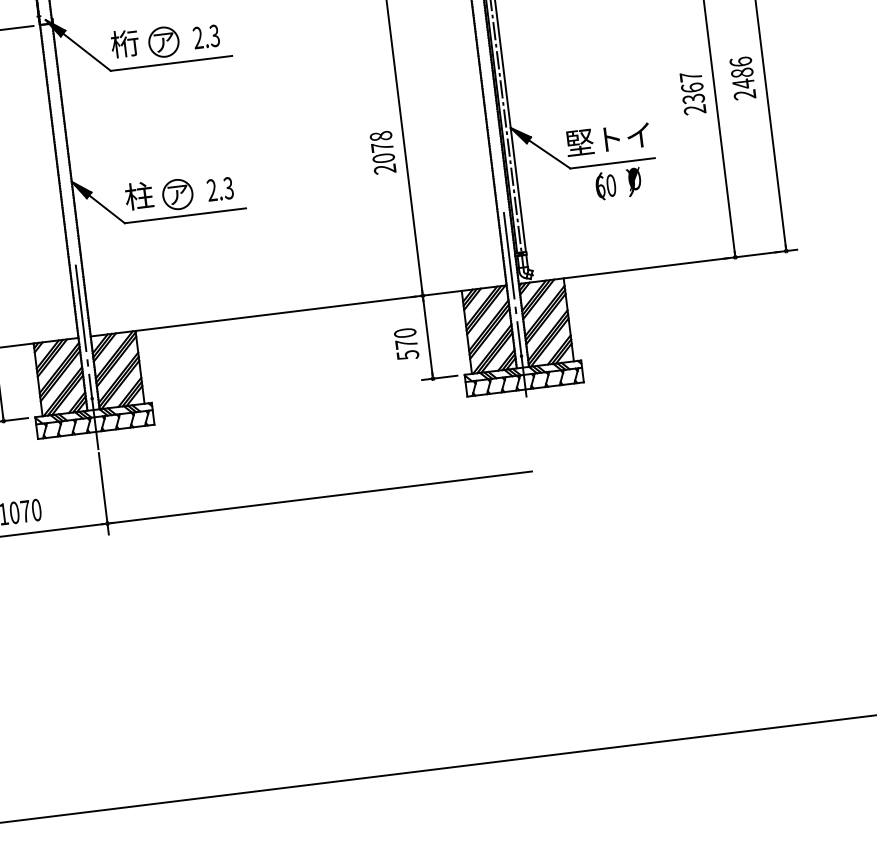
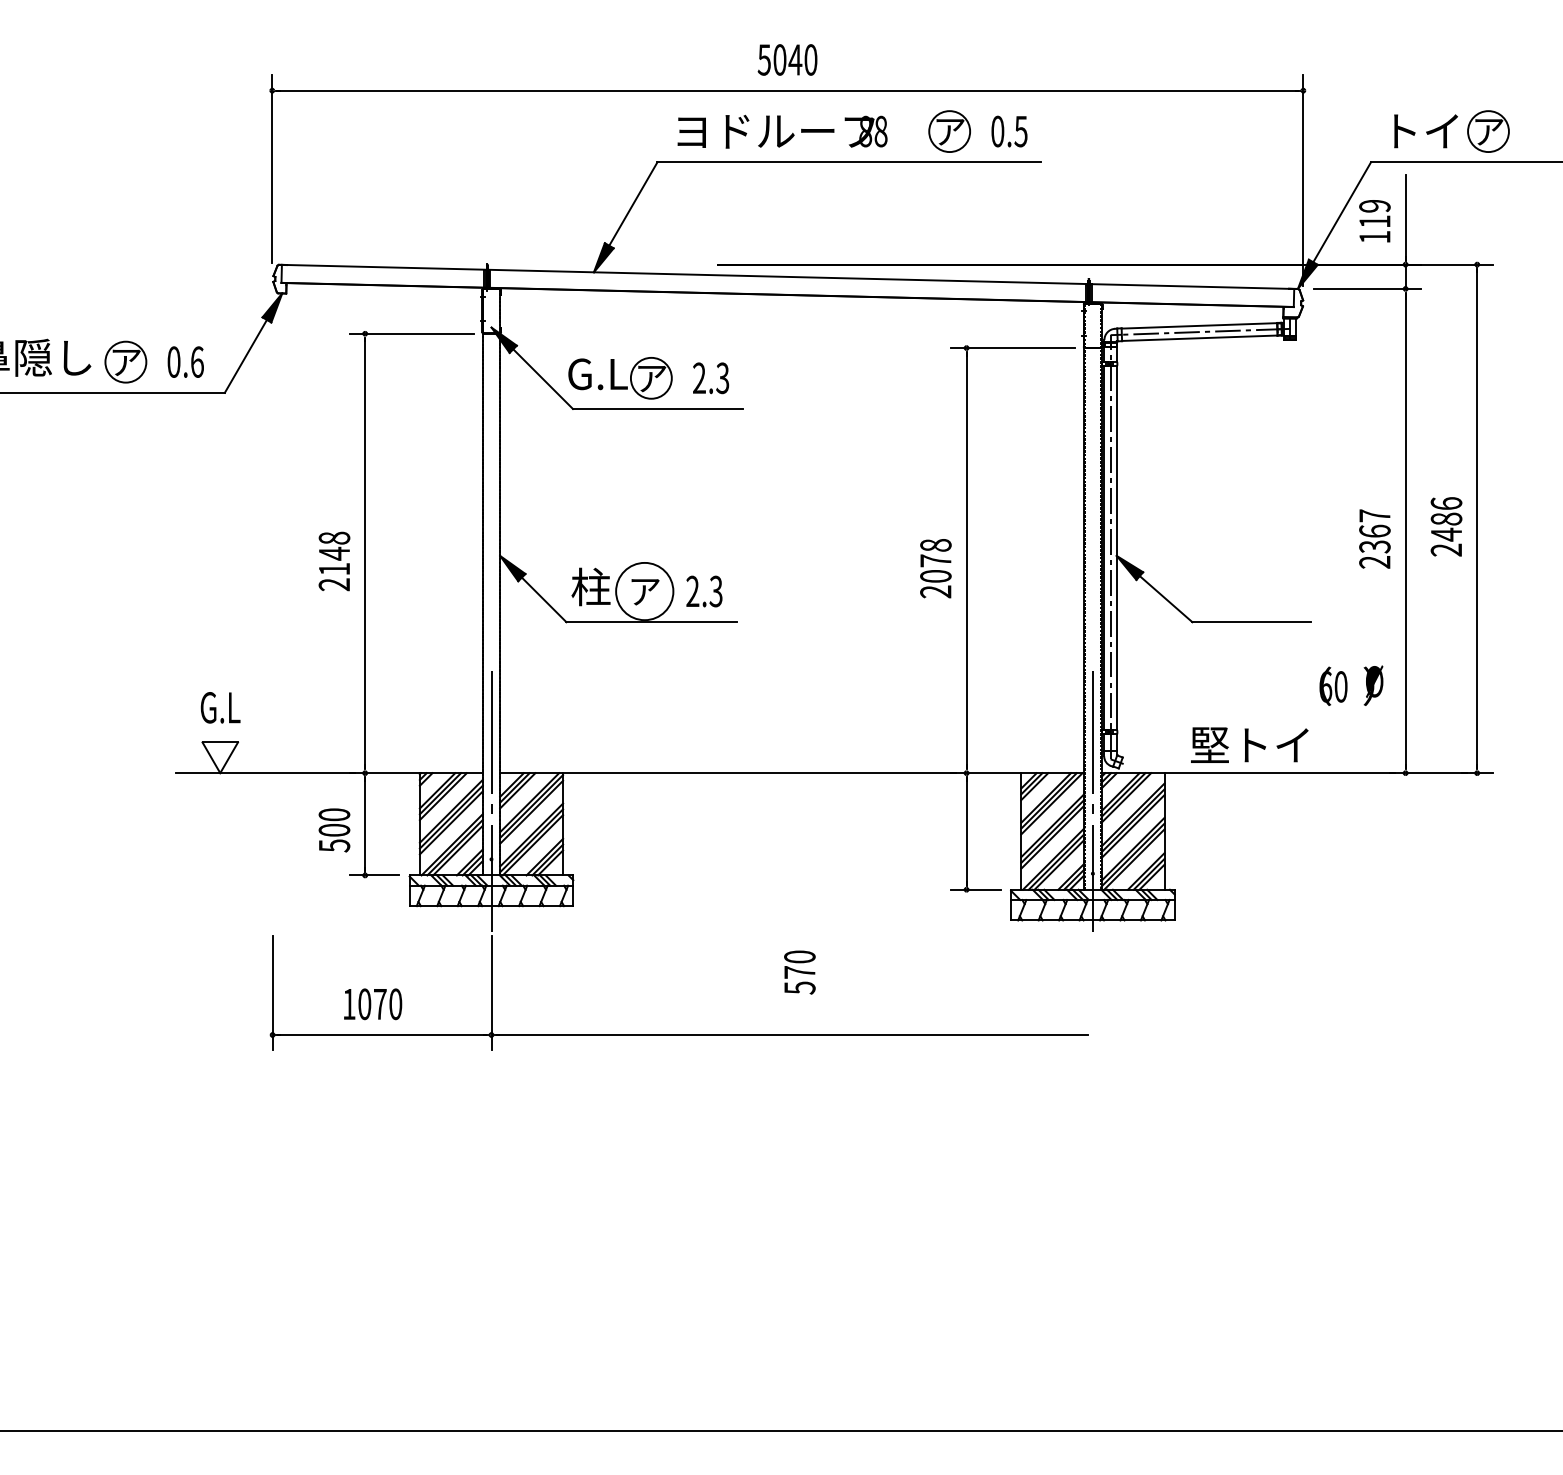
text: (125, 43) -> (597, 373), 桁 -> G.L
text: (607, 138) -> (1249, 744), moved
text: (618, 183) -> (1351, 685), moved
circle: (177, 194) -> (644, 591), size x1.4
text: (406, 344) -> (799, 972), moved

